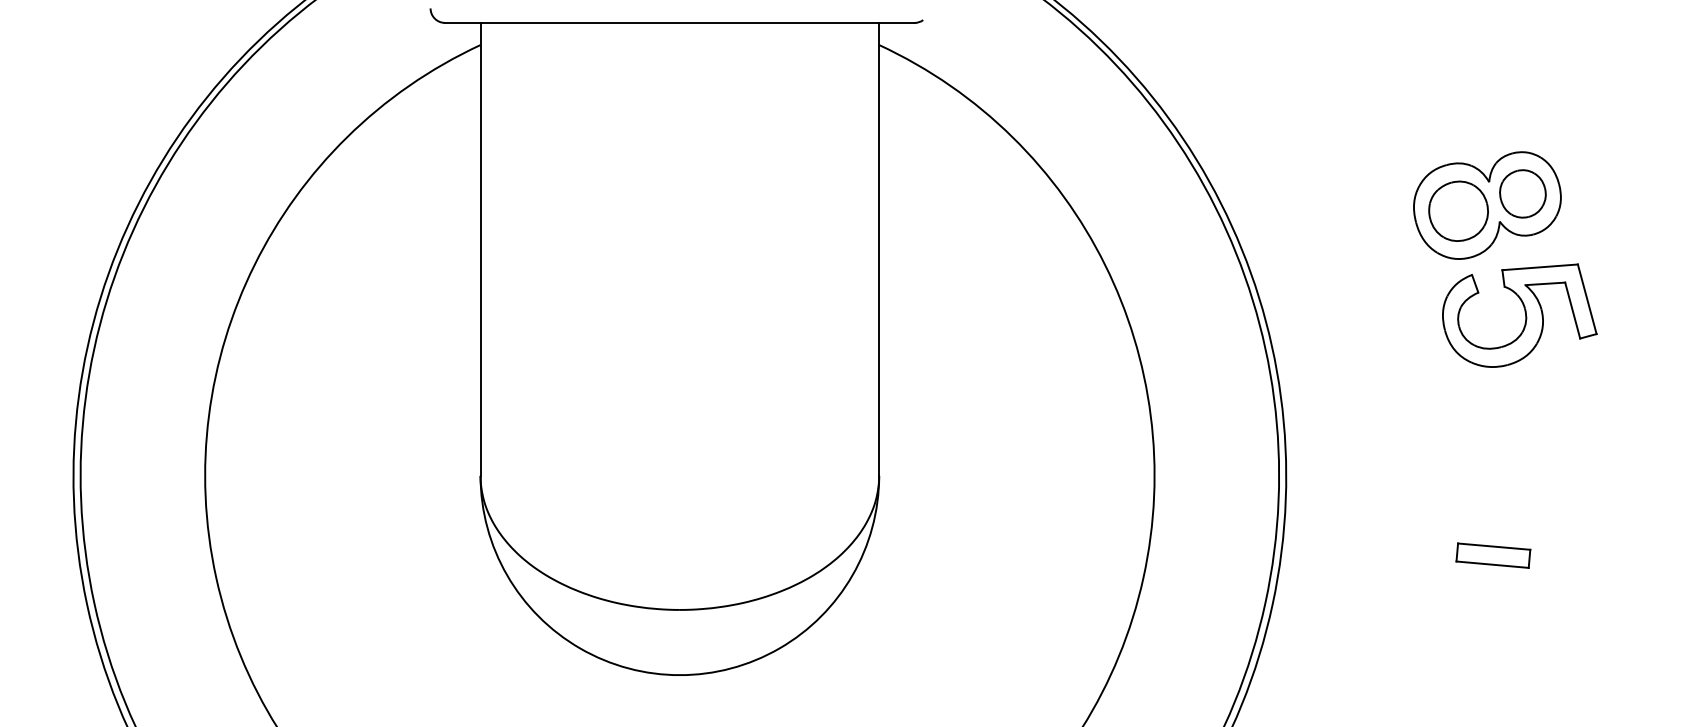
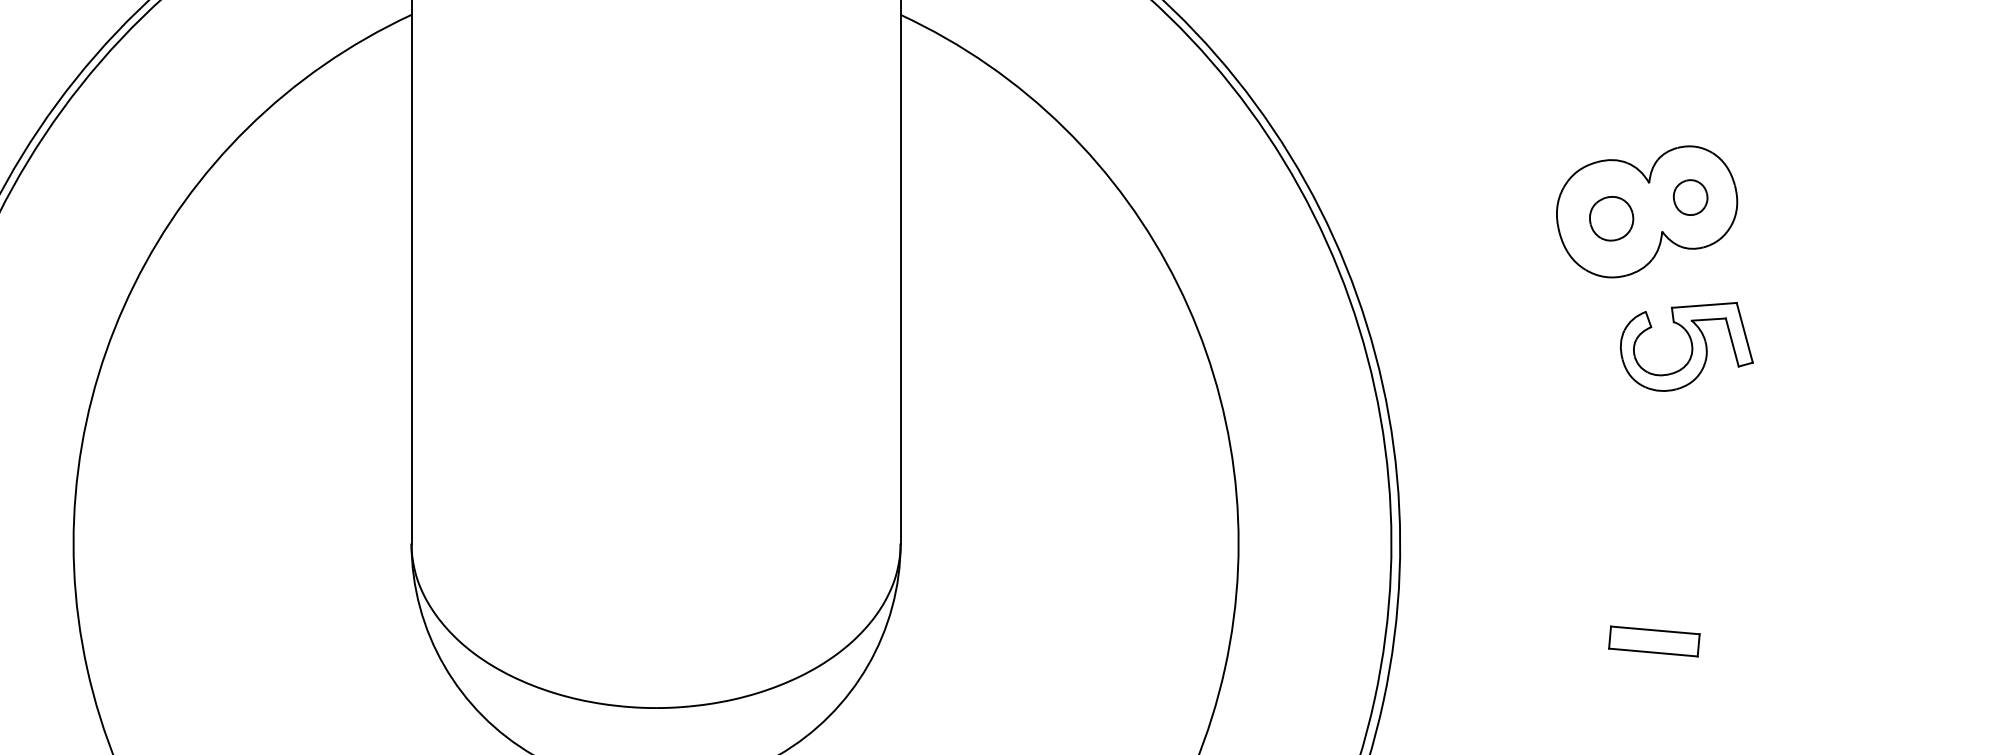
part: (1522, 193) -> (1690, 197), size x0.6
part: (1458, 210) -> (1611, 217), size x0.6
part: (1519, 315) -> (1686, 346), size x0.7

